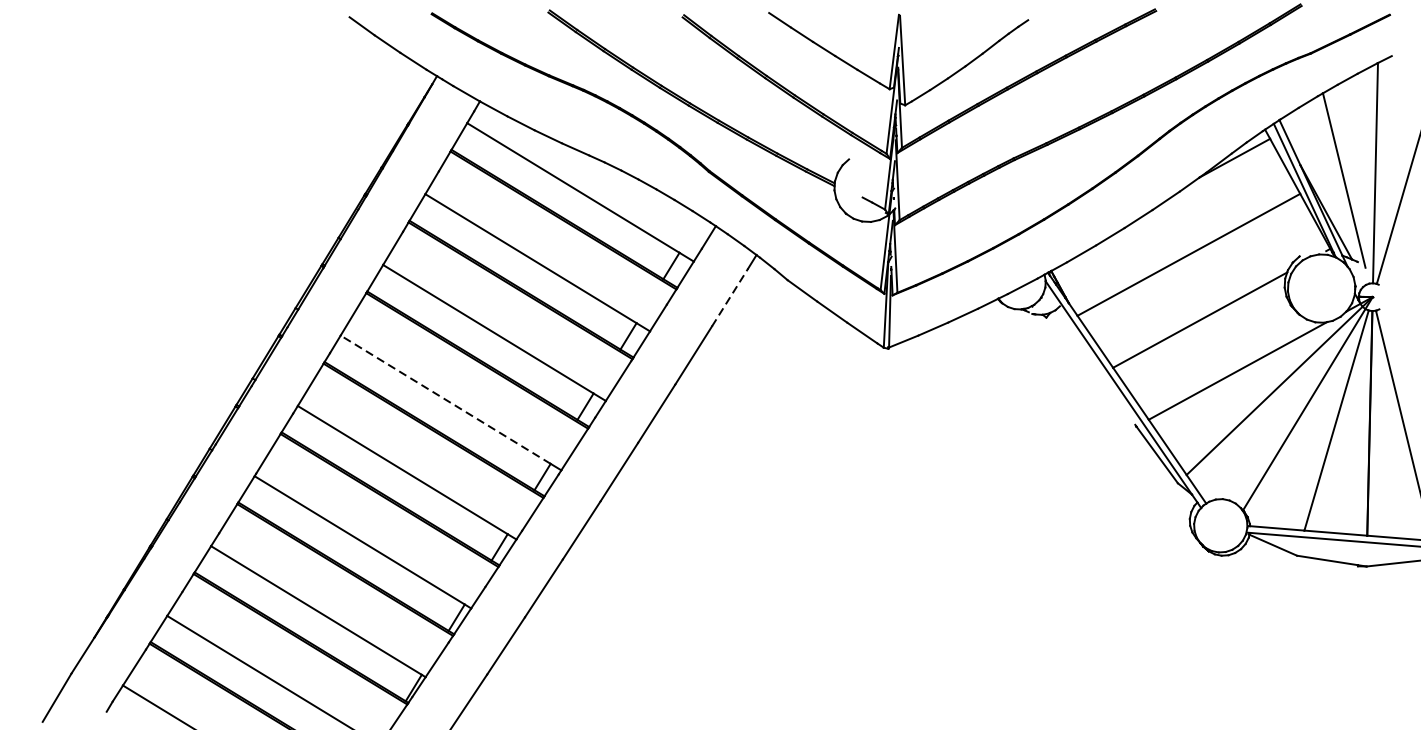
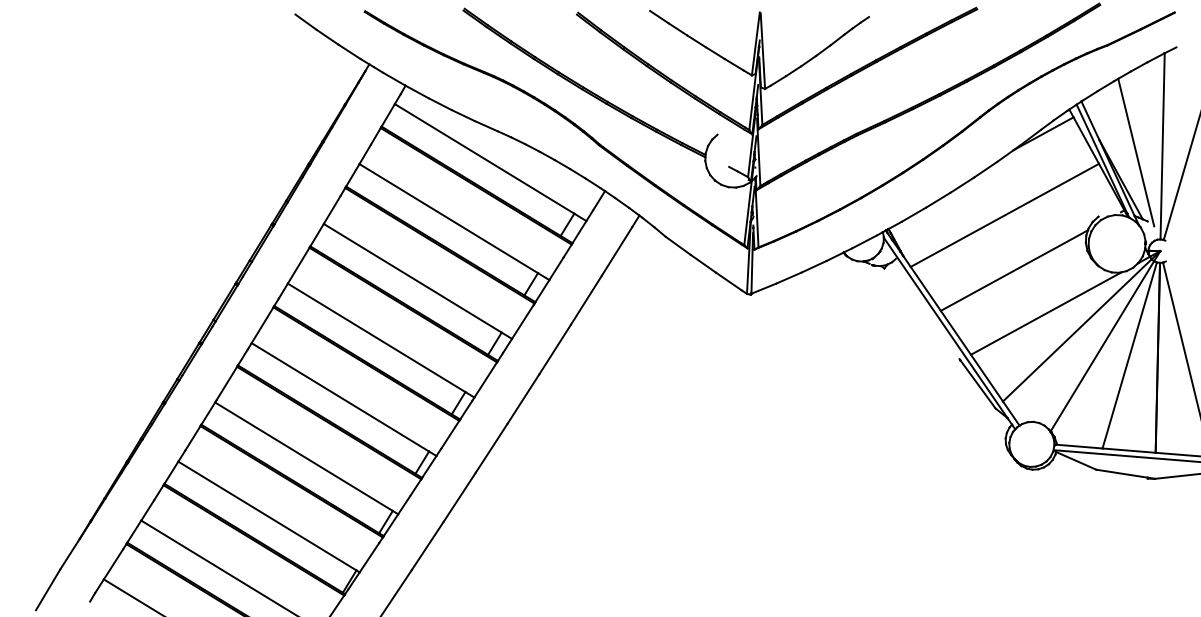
line: (730, 297) -> (617, 251), dashed -> solid
line: (445, 399) -> (376, 337), dashed -> solid

